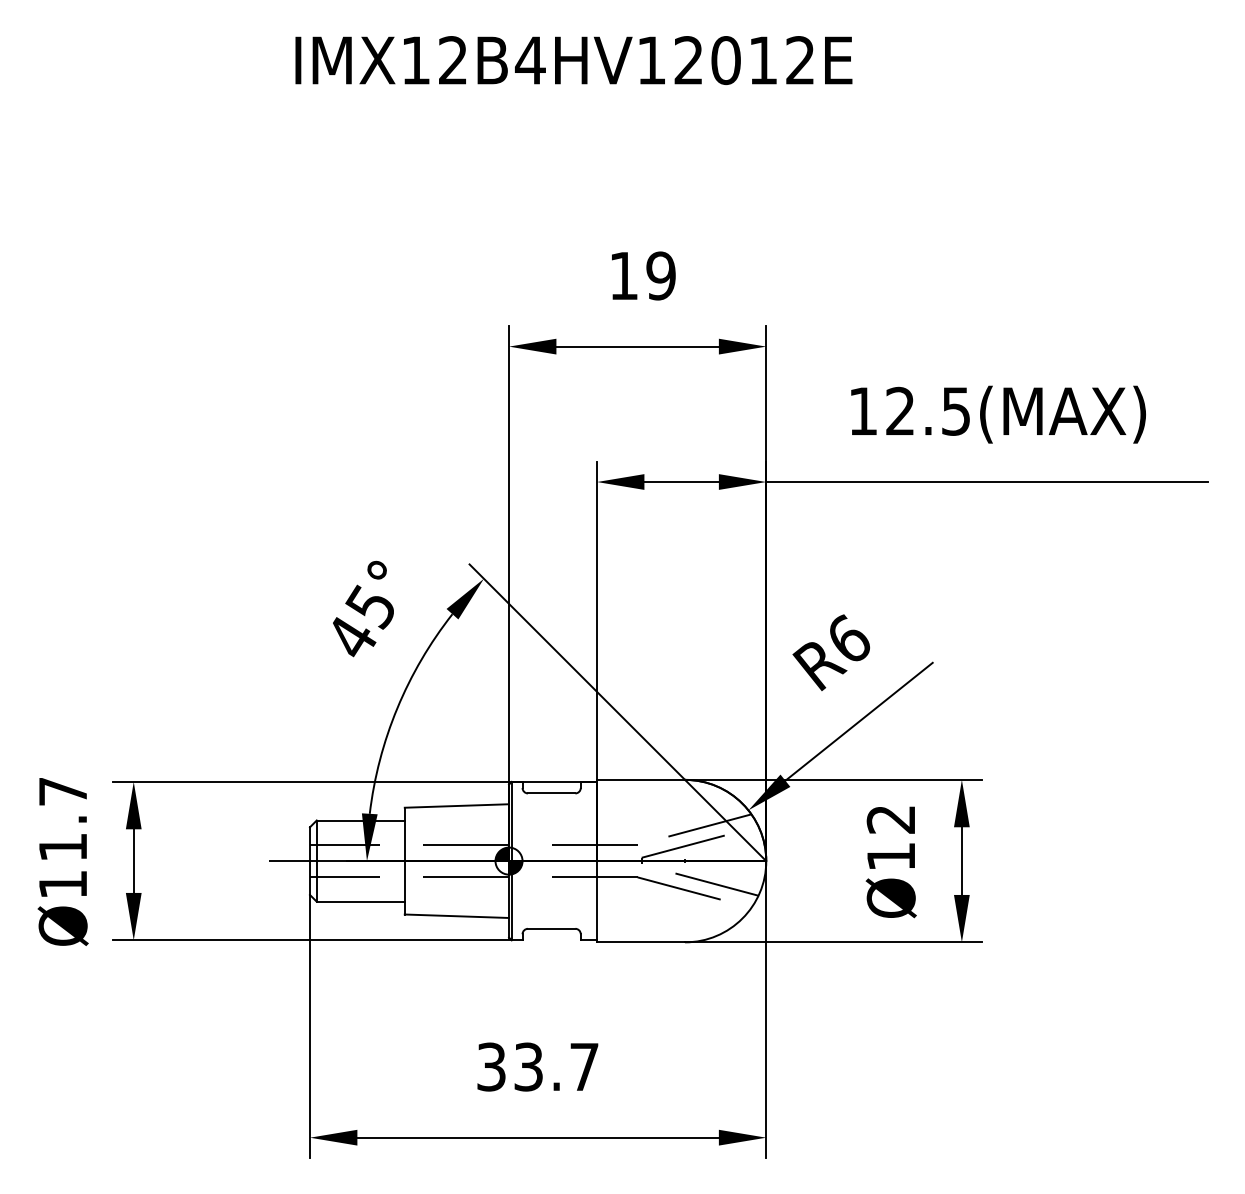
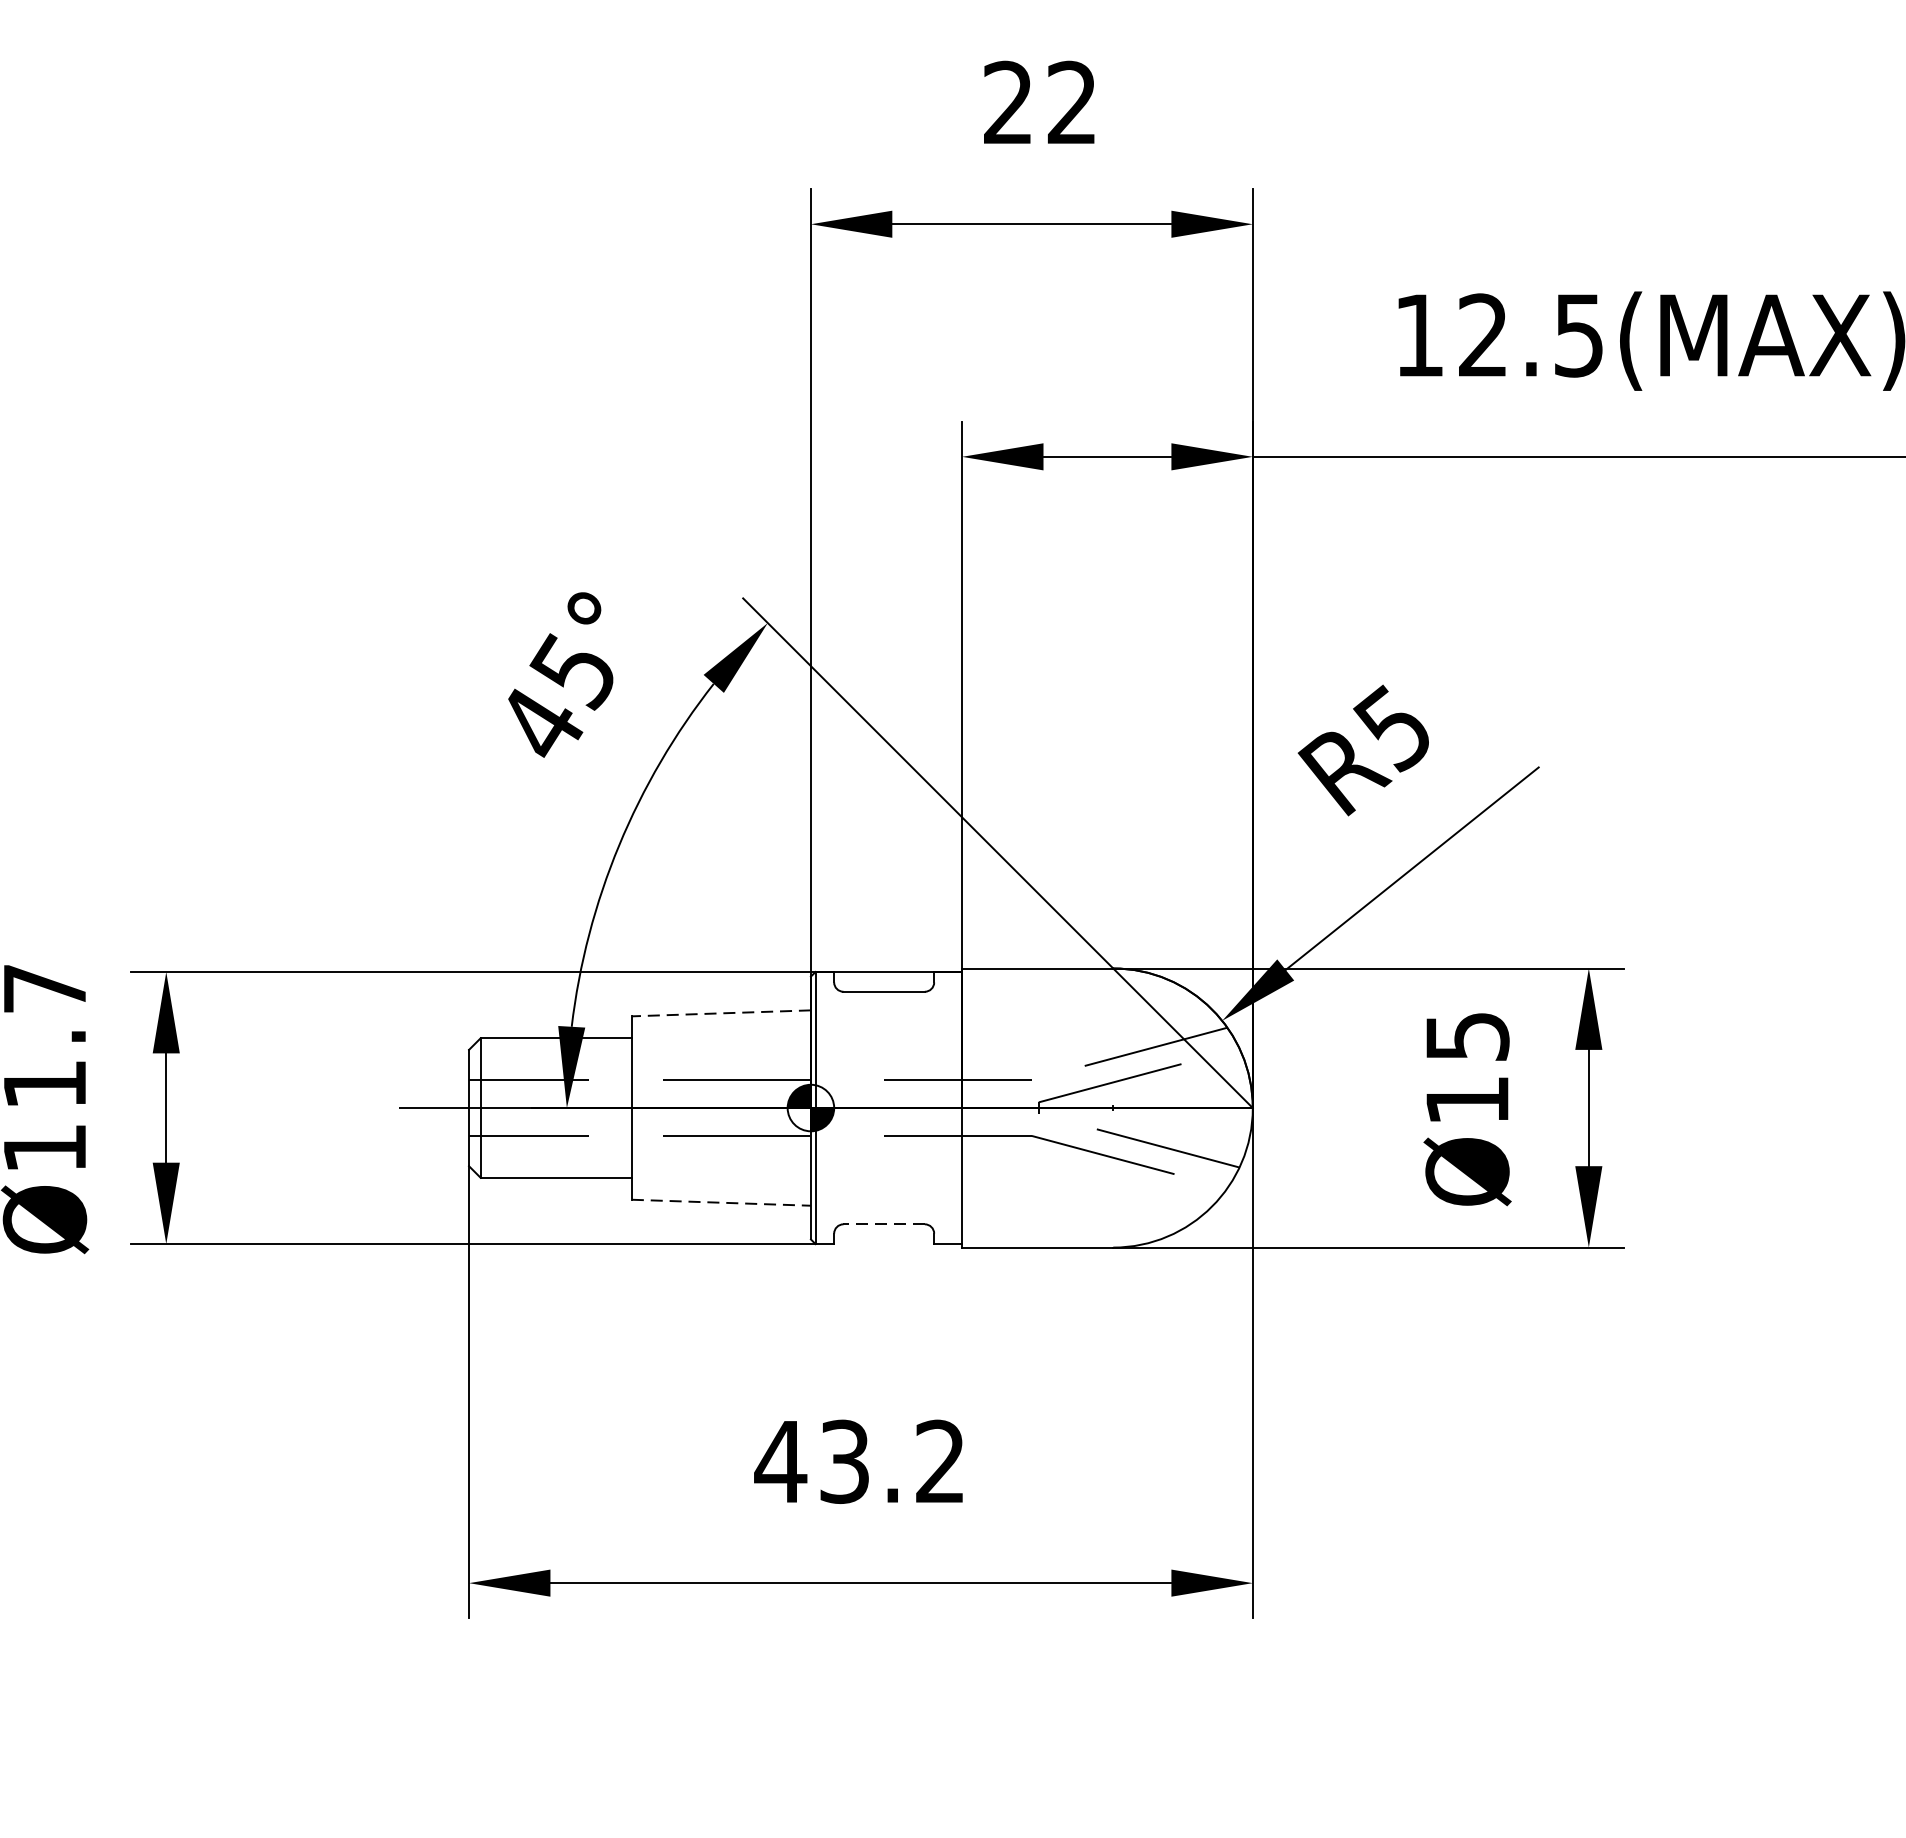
text: (642, 275) -> (1040, 102), 19 -> 22
text: (847, 639) -> (1392, 727), R6 -> R5
line: (456, 806) -> (720, 1014), solid -> dashed
text: (890, 819) -> (1466, 1036), Ø12 -> Ø15
line: (457, 916) -> (722, 1203), solid -> dashed
line: (551, 928) -> (883, 1223), solid -> dashed
text: (537, 1066) -> (859, 1460), 33.7 -> 43.2

